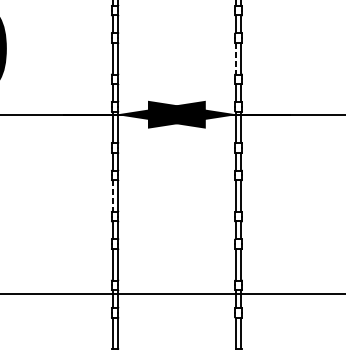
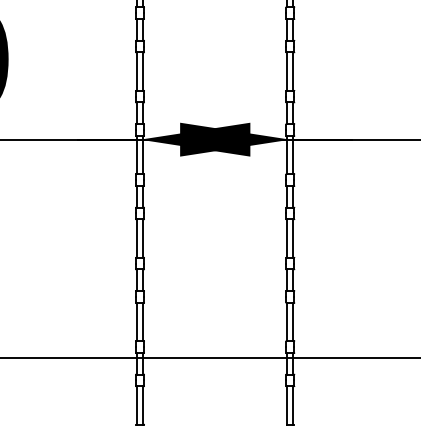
line: (236, 59) -> (287, 72), dashed -> solid
line: (112, 196) -> (137, 239), dashed -> solid

